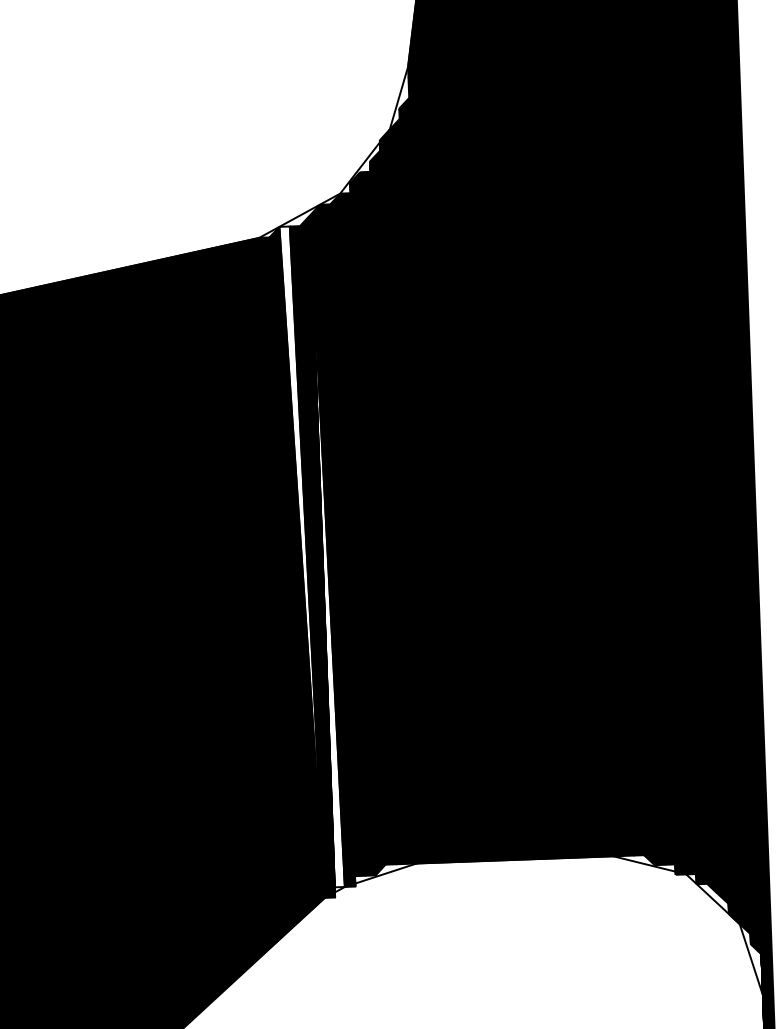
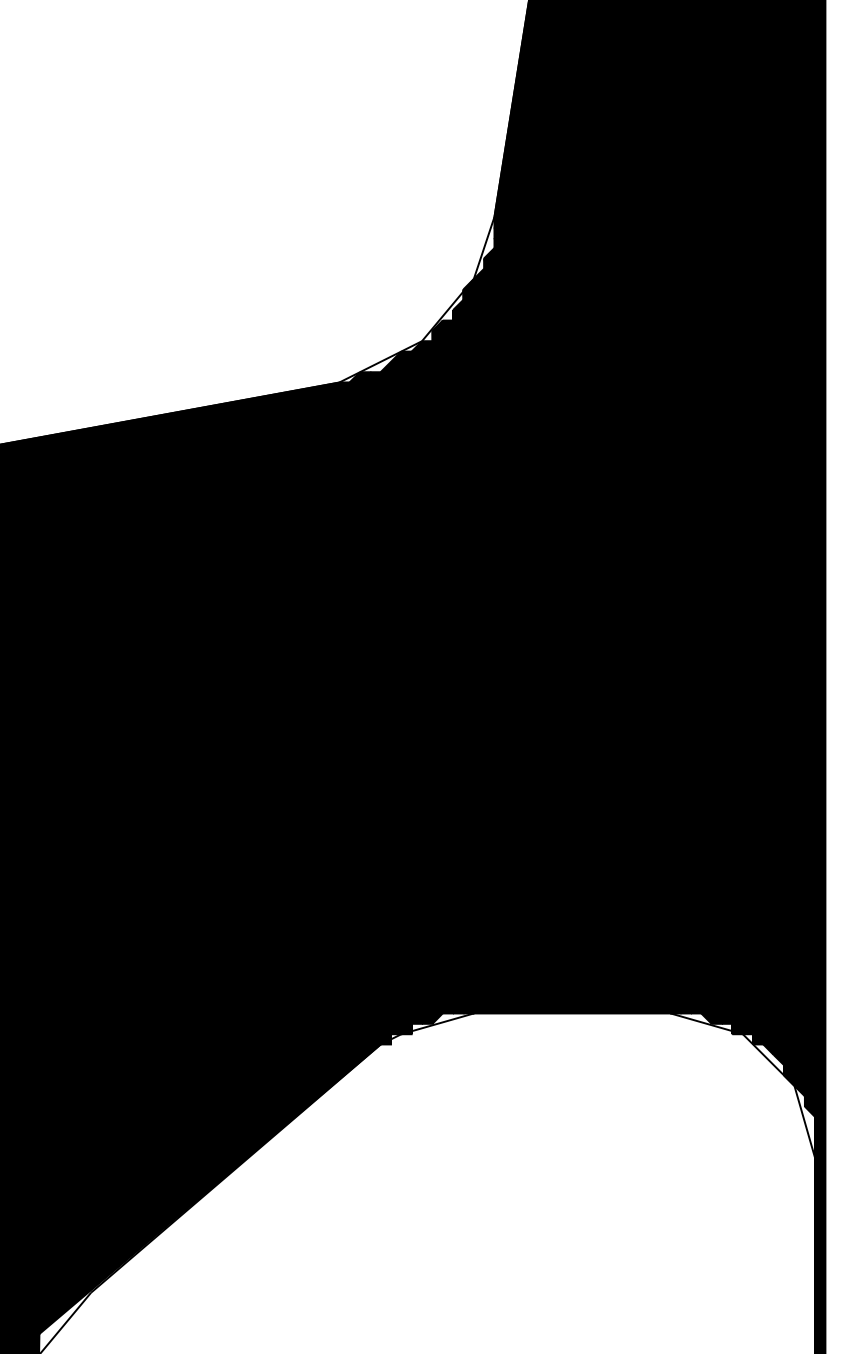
fill: (327, 550) -> (396, 697), added
fill: (302, 562) -> (370, 708), added

